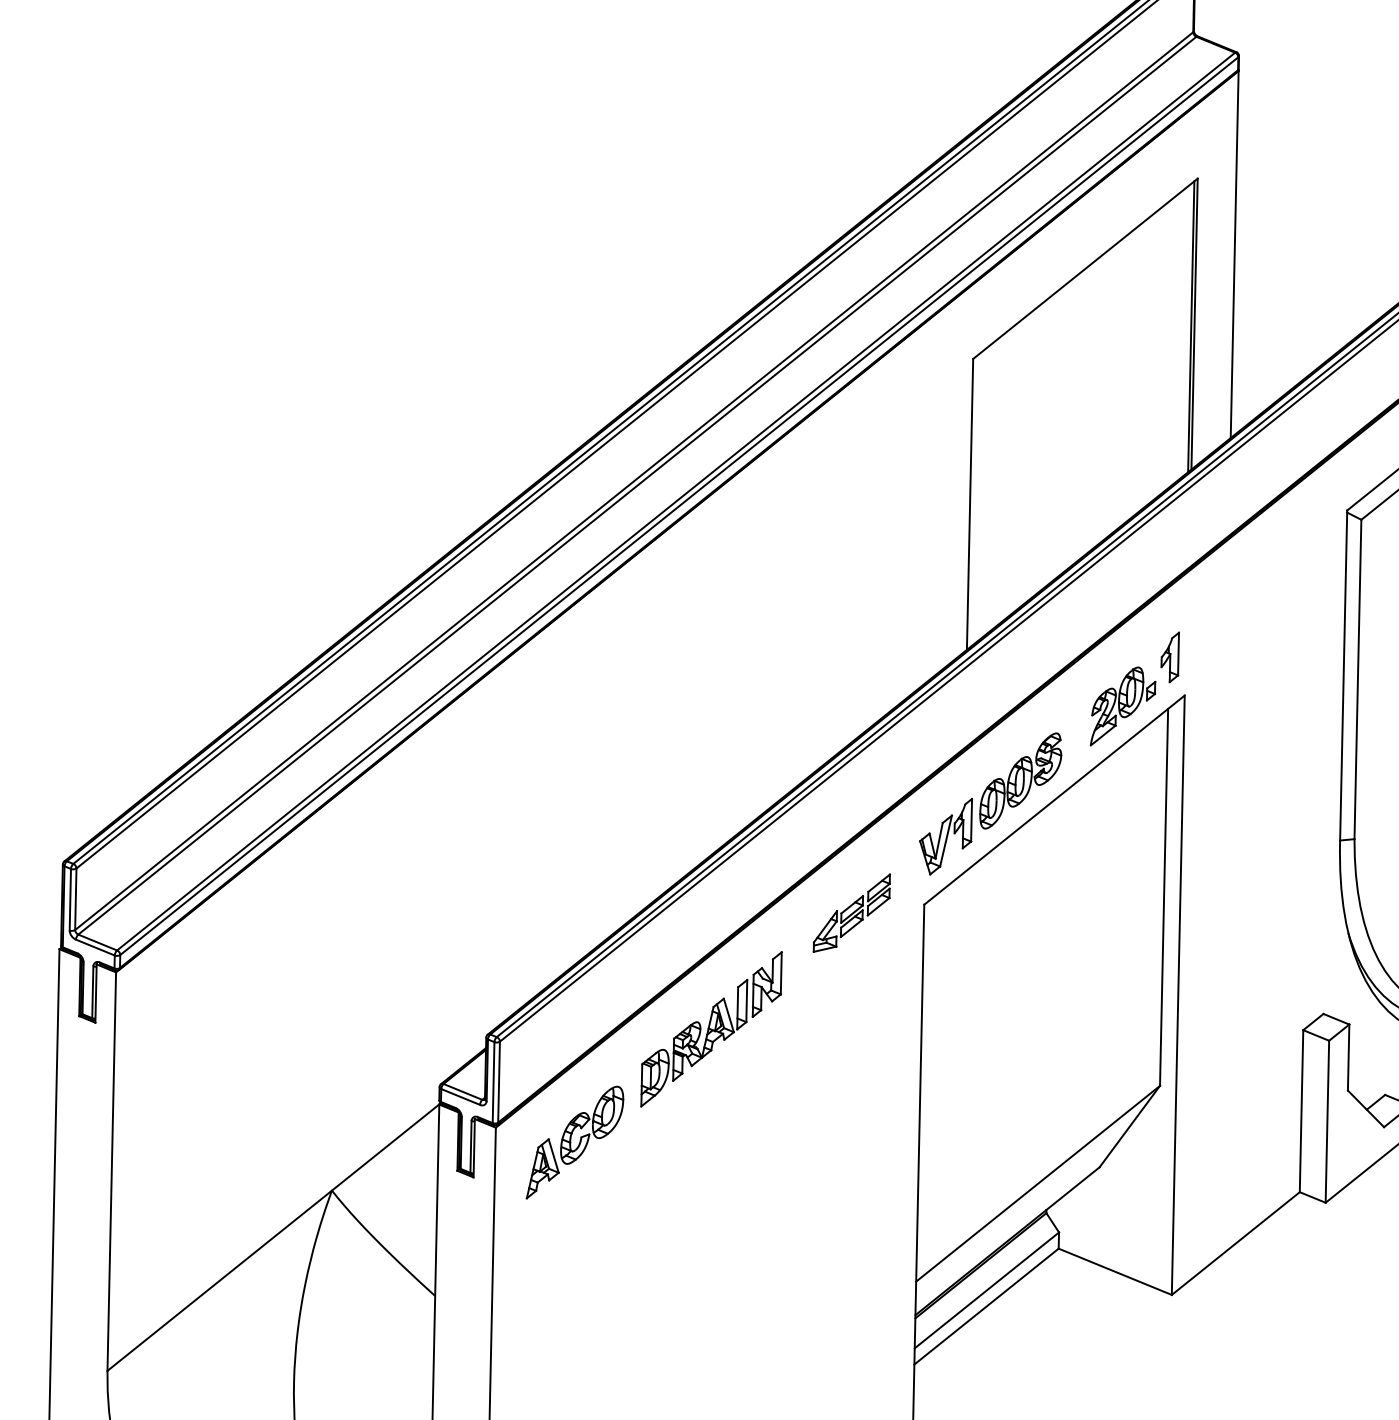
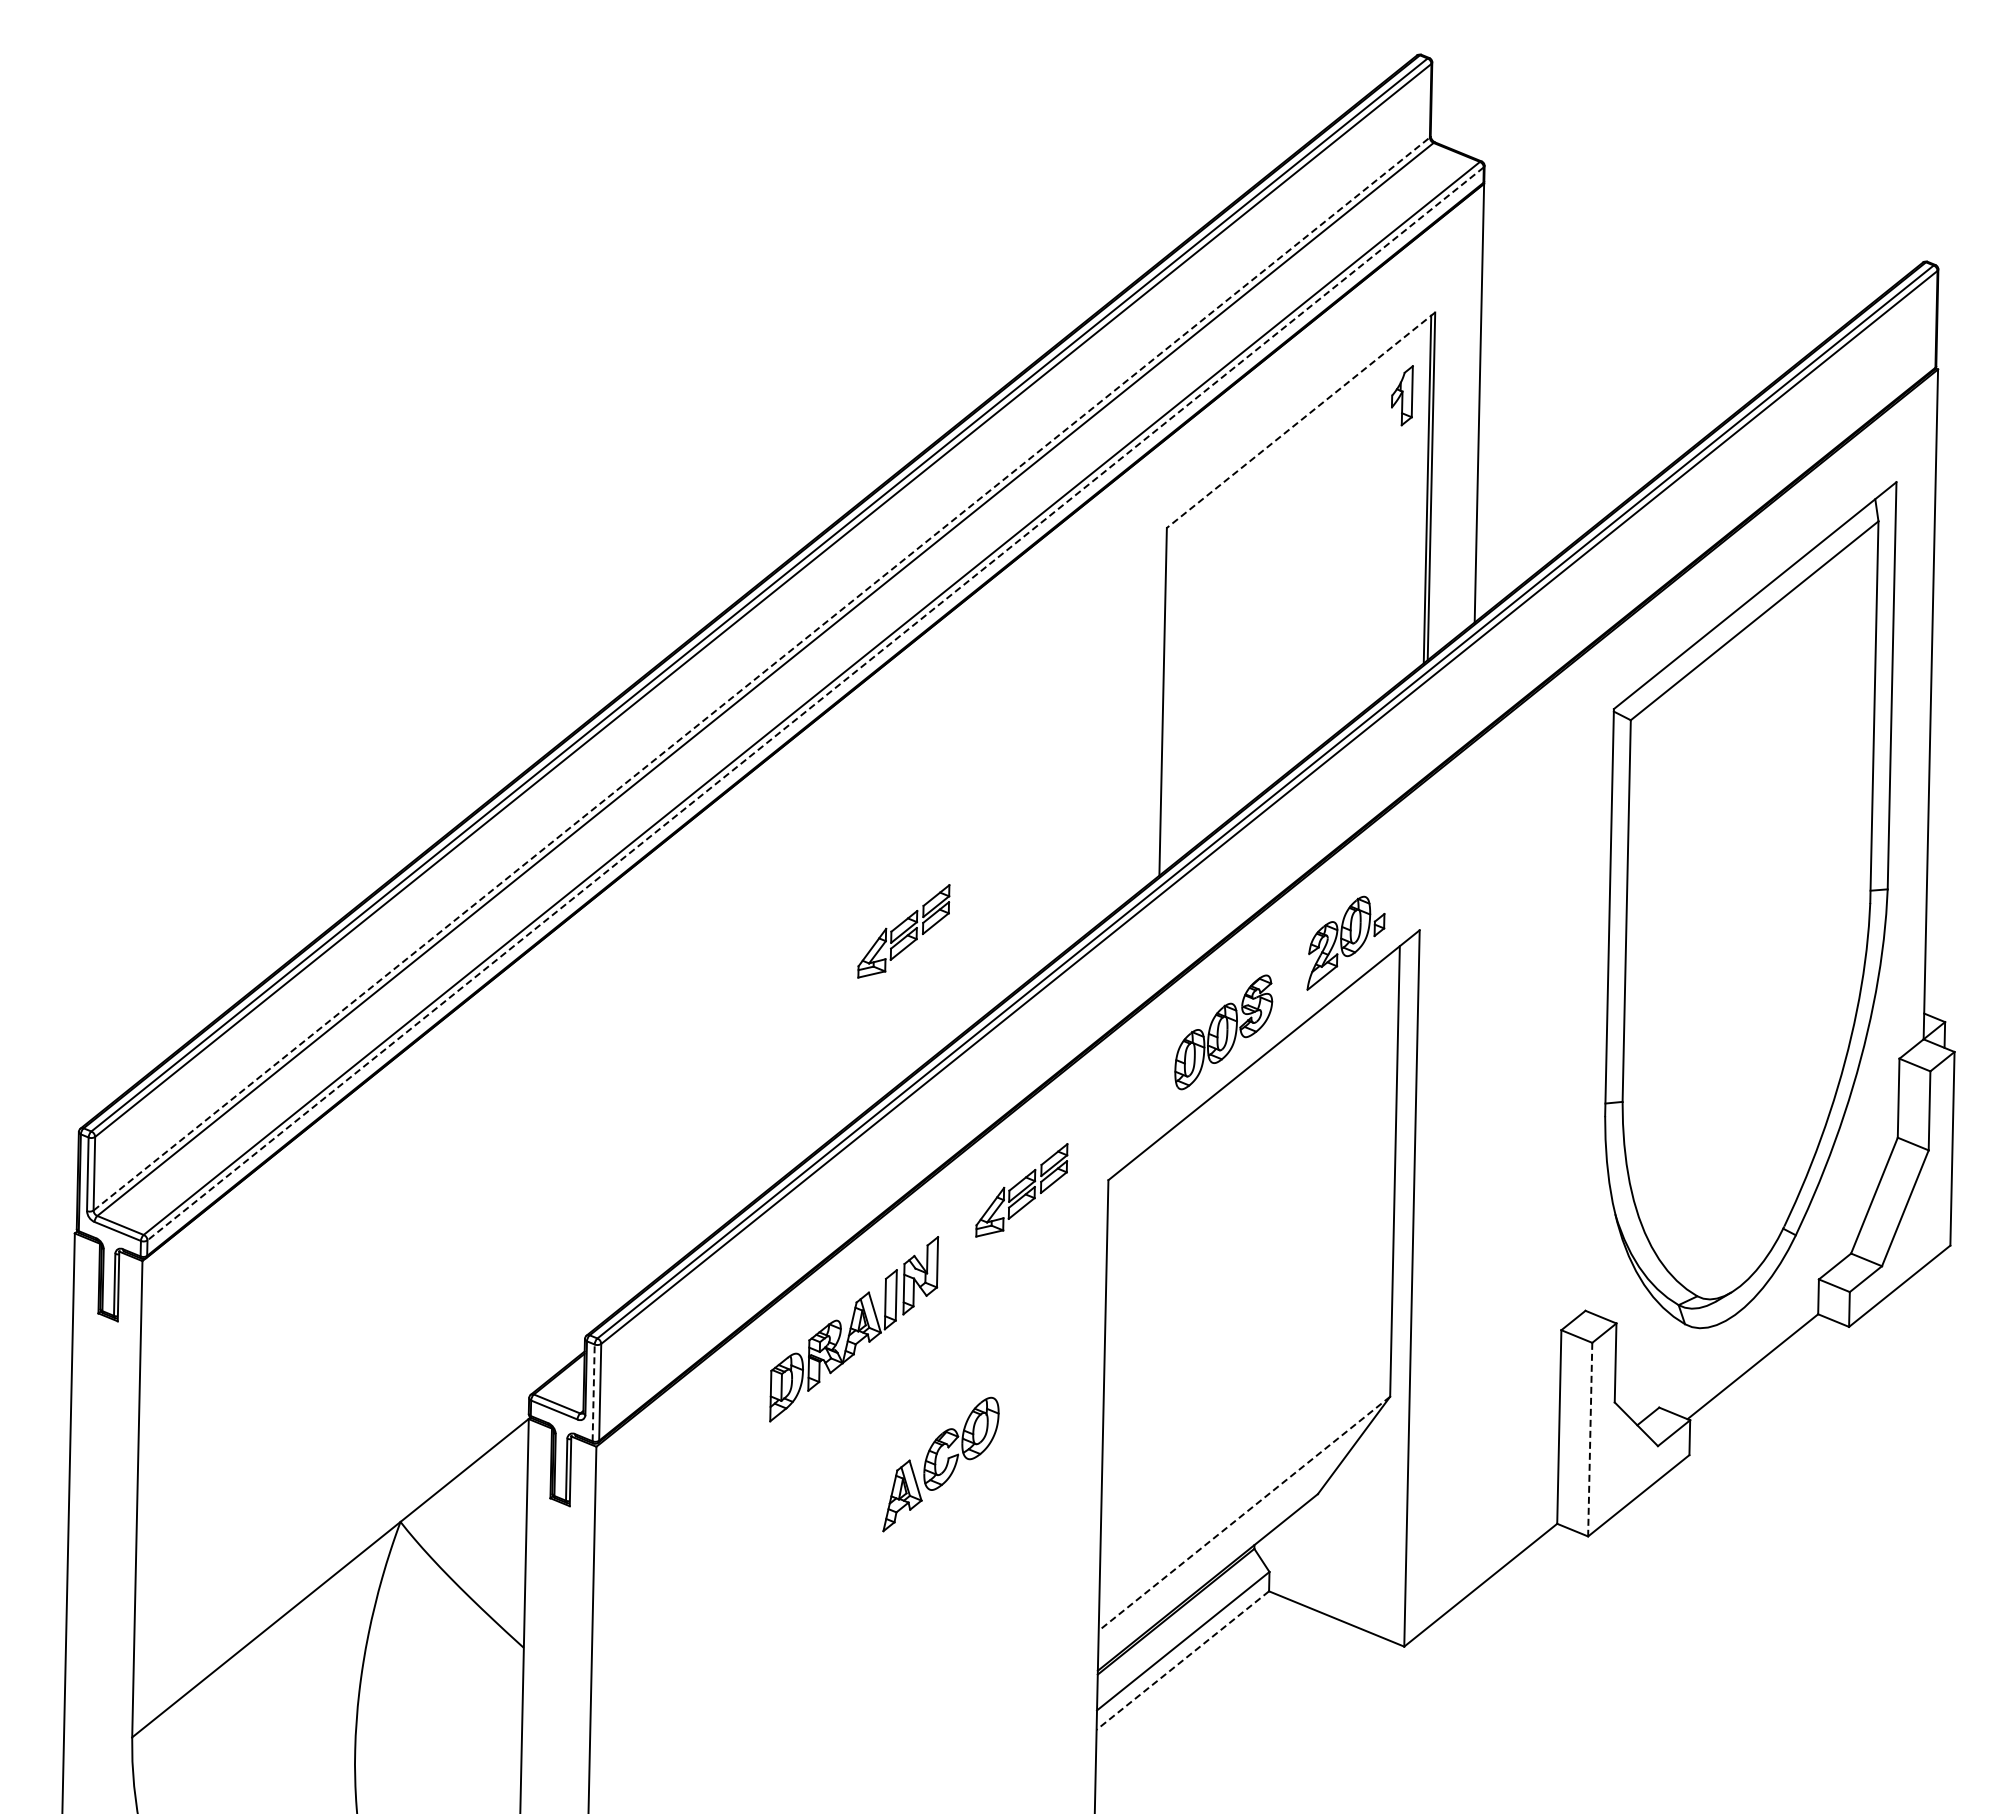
line: (1084, 269) -> (1300, 420), solid -> dashed
line: (634, 481) -> (761, 674), solid -> dashed
line: (679, 505) -> (815, 703), solid -> dashed
part: (1170, 657) -> (1402, 395), moved
part: (752, 696) -> (903, 931), added
part: (946, 836) -> (1134, 1098), removed
line: (493, 1082) -> (593, 1392), solid -> dashed
line: (1327, 1121) -> (1590, 1439), solid -> dashed
part: (574, 1142) -> (940, 1464), moved
line: (1038, 1183) -> (1244, 1513), solid -> dashed
line: (986, 1306) -> (1182, 1660), solid -> dashed

